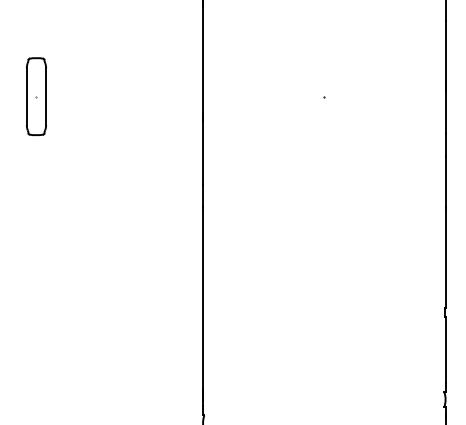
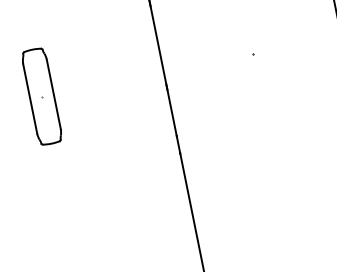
part: (36, 96) -> (41, 96), size x1.67

